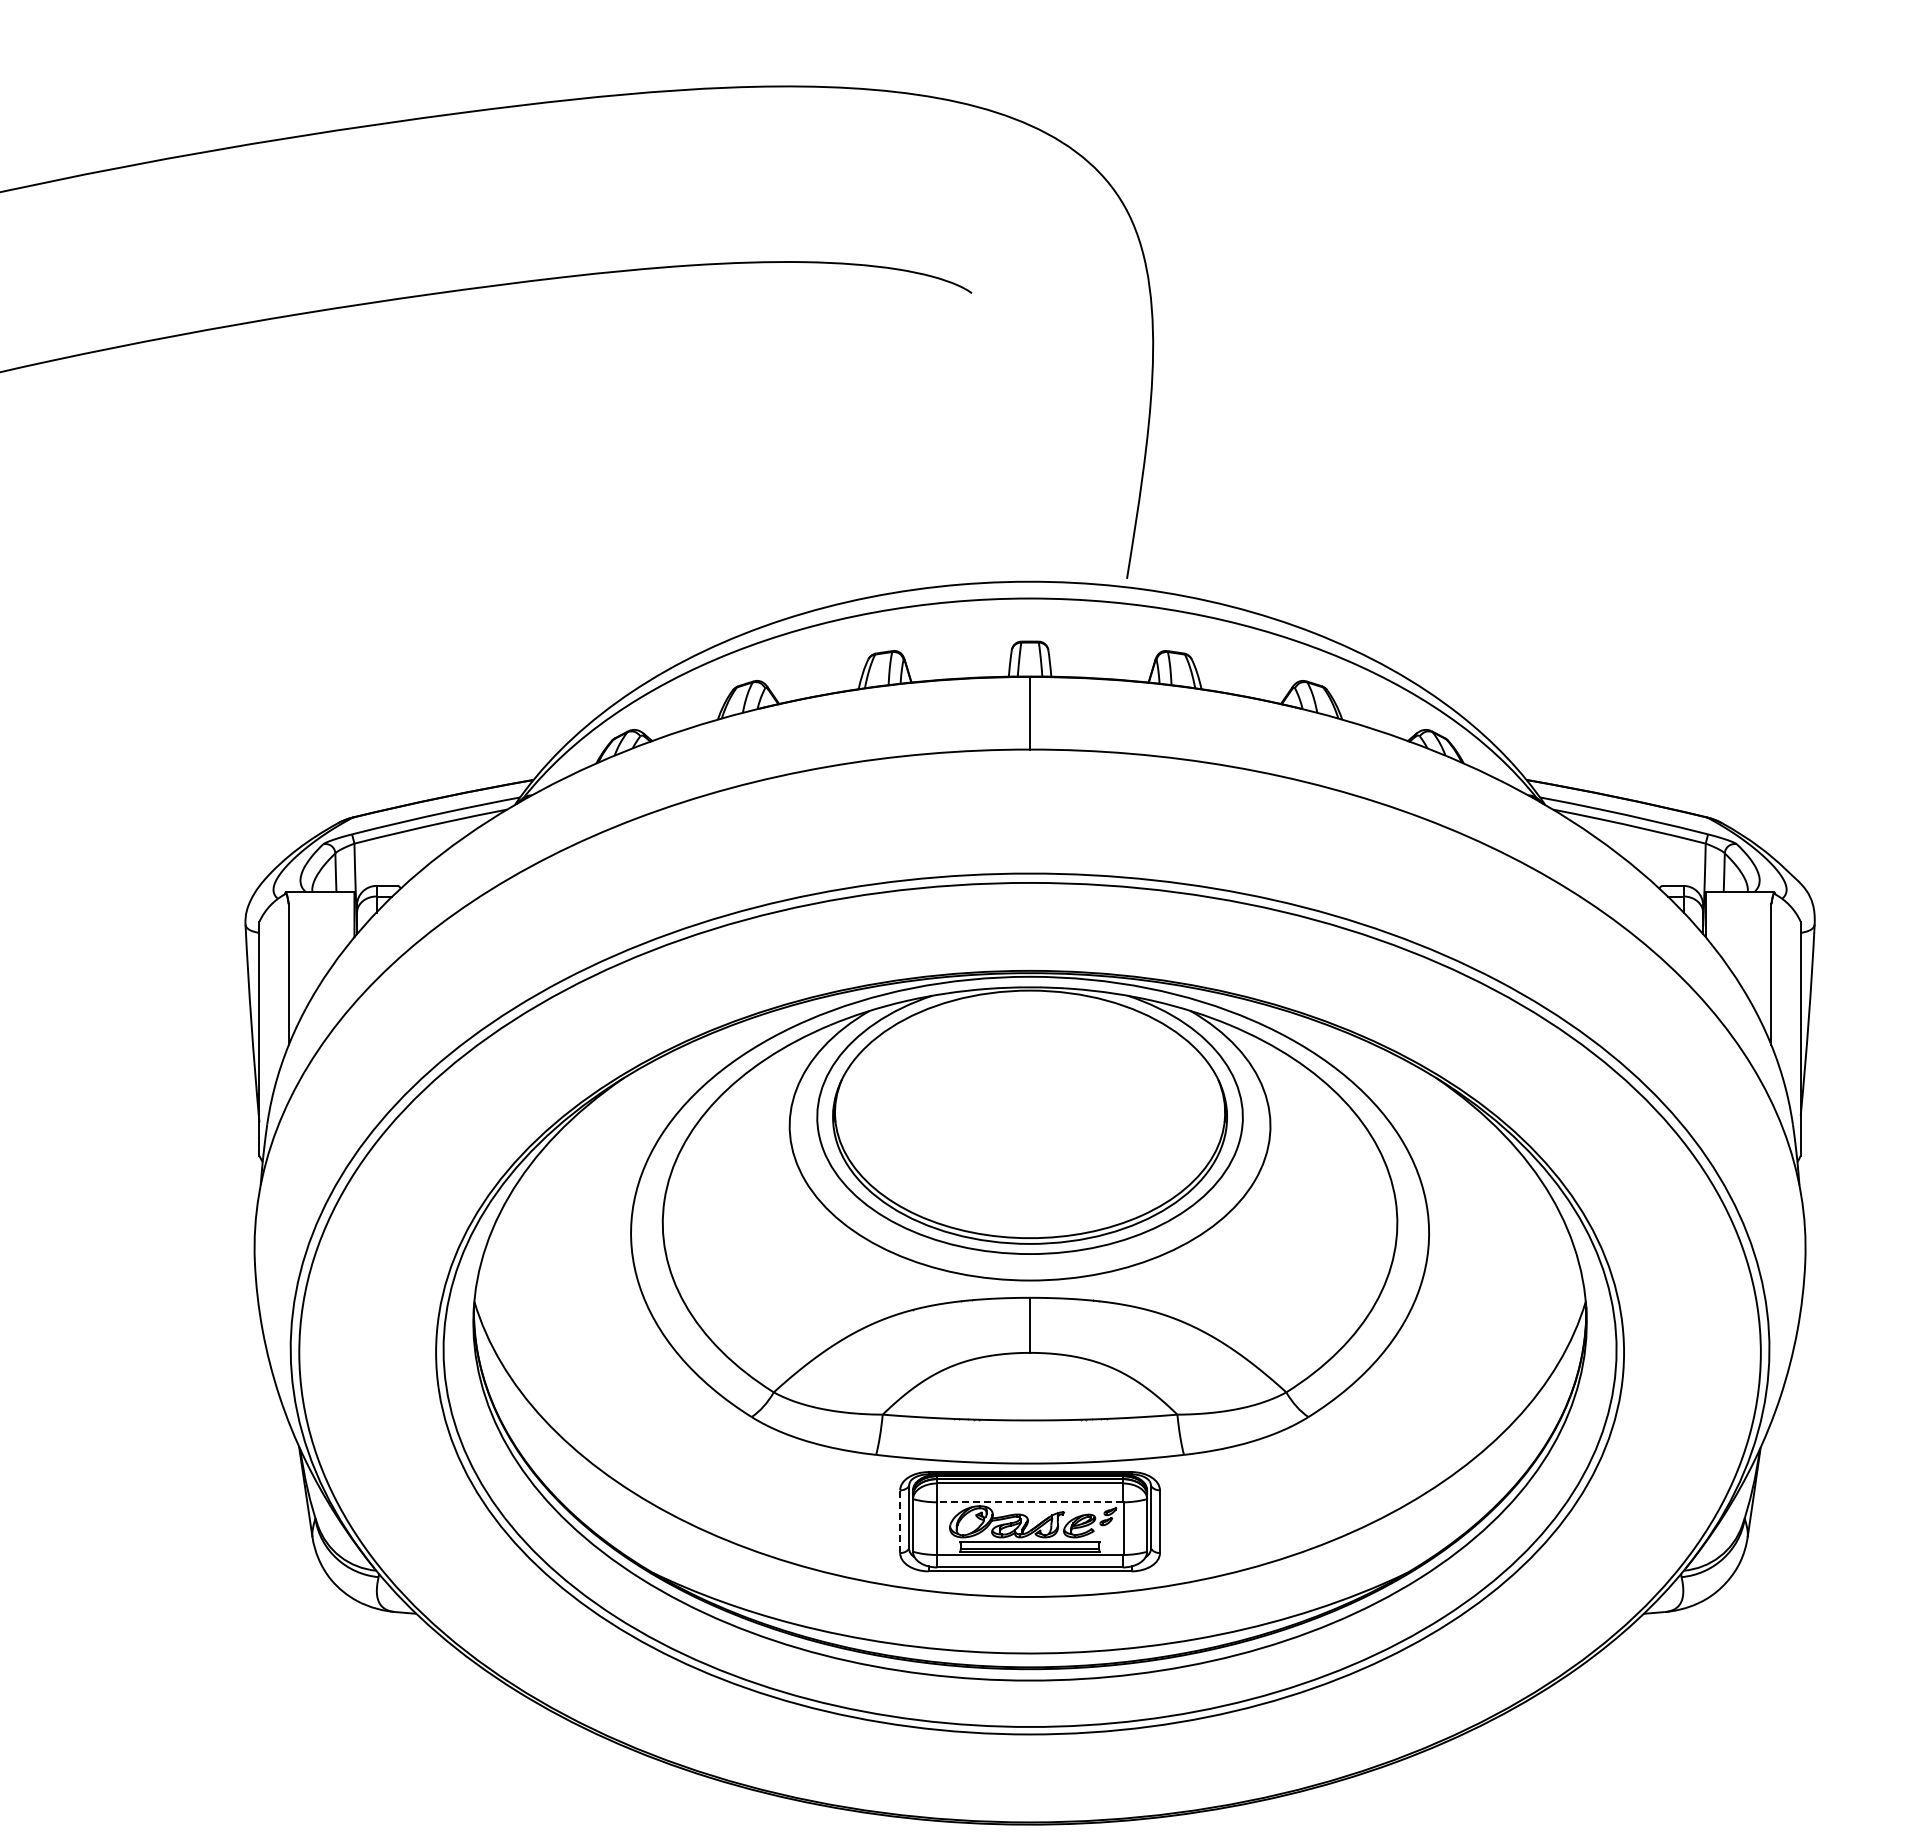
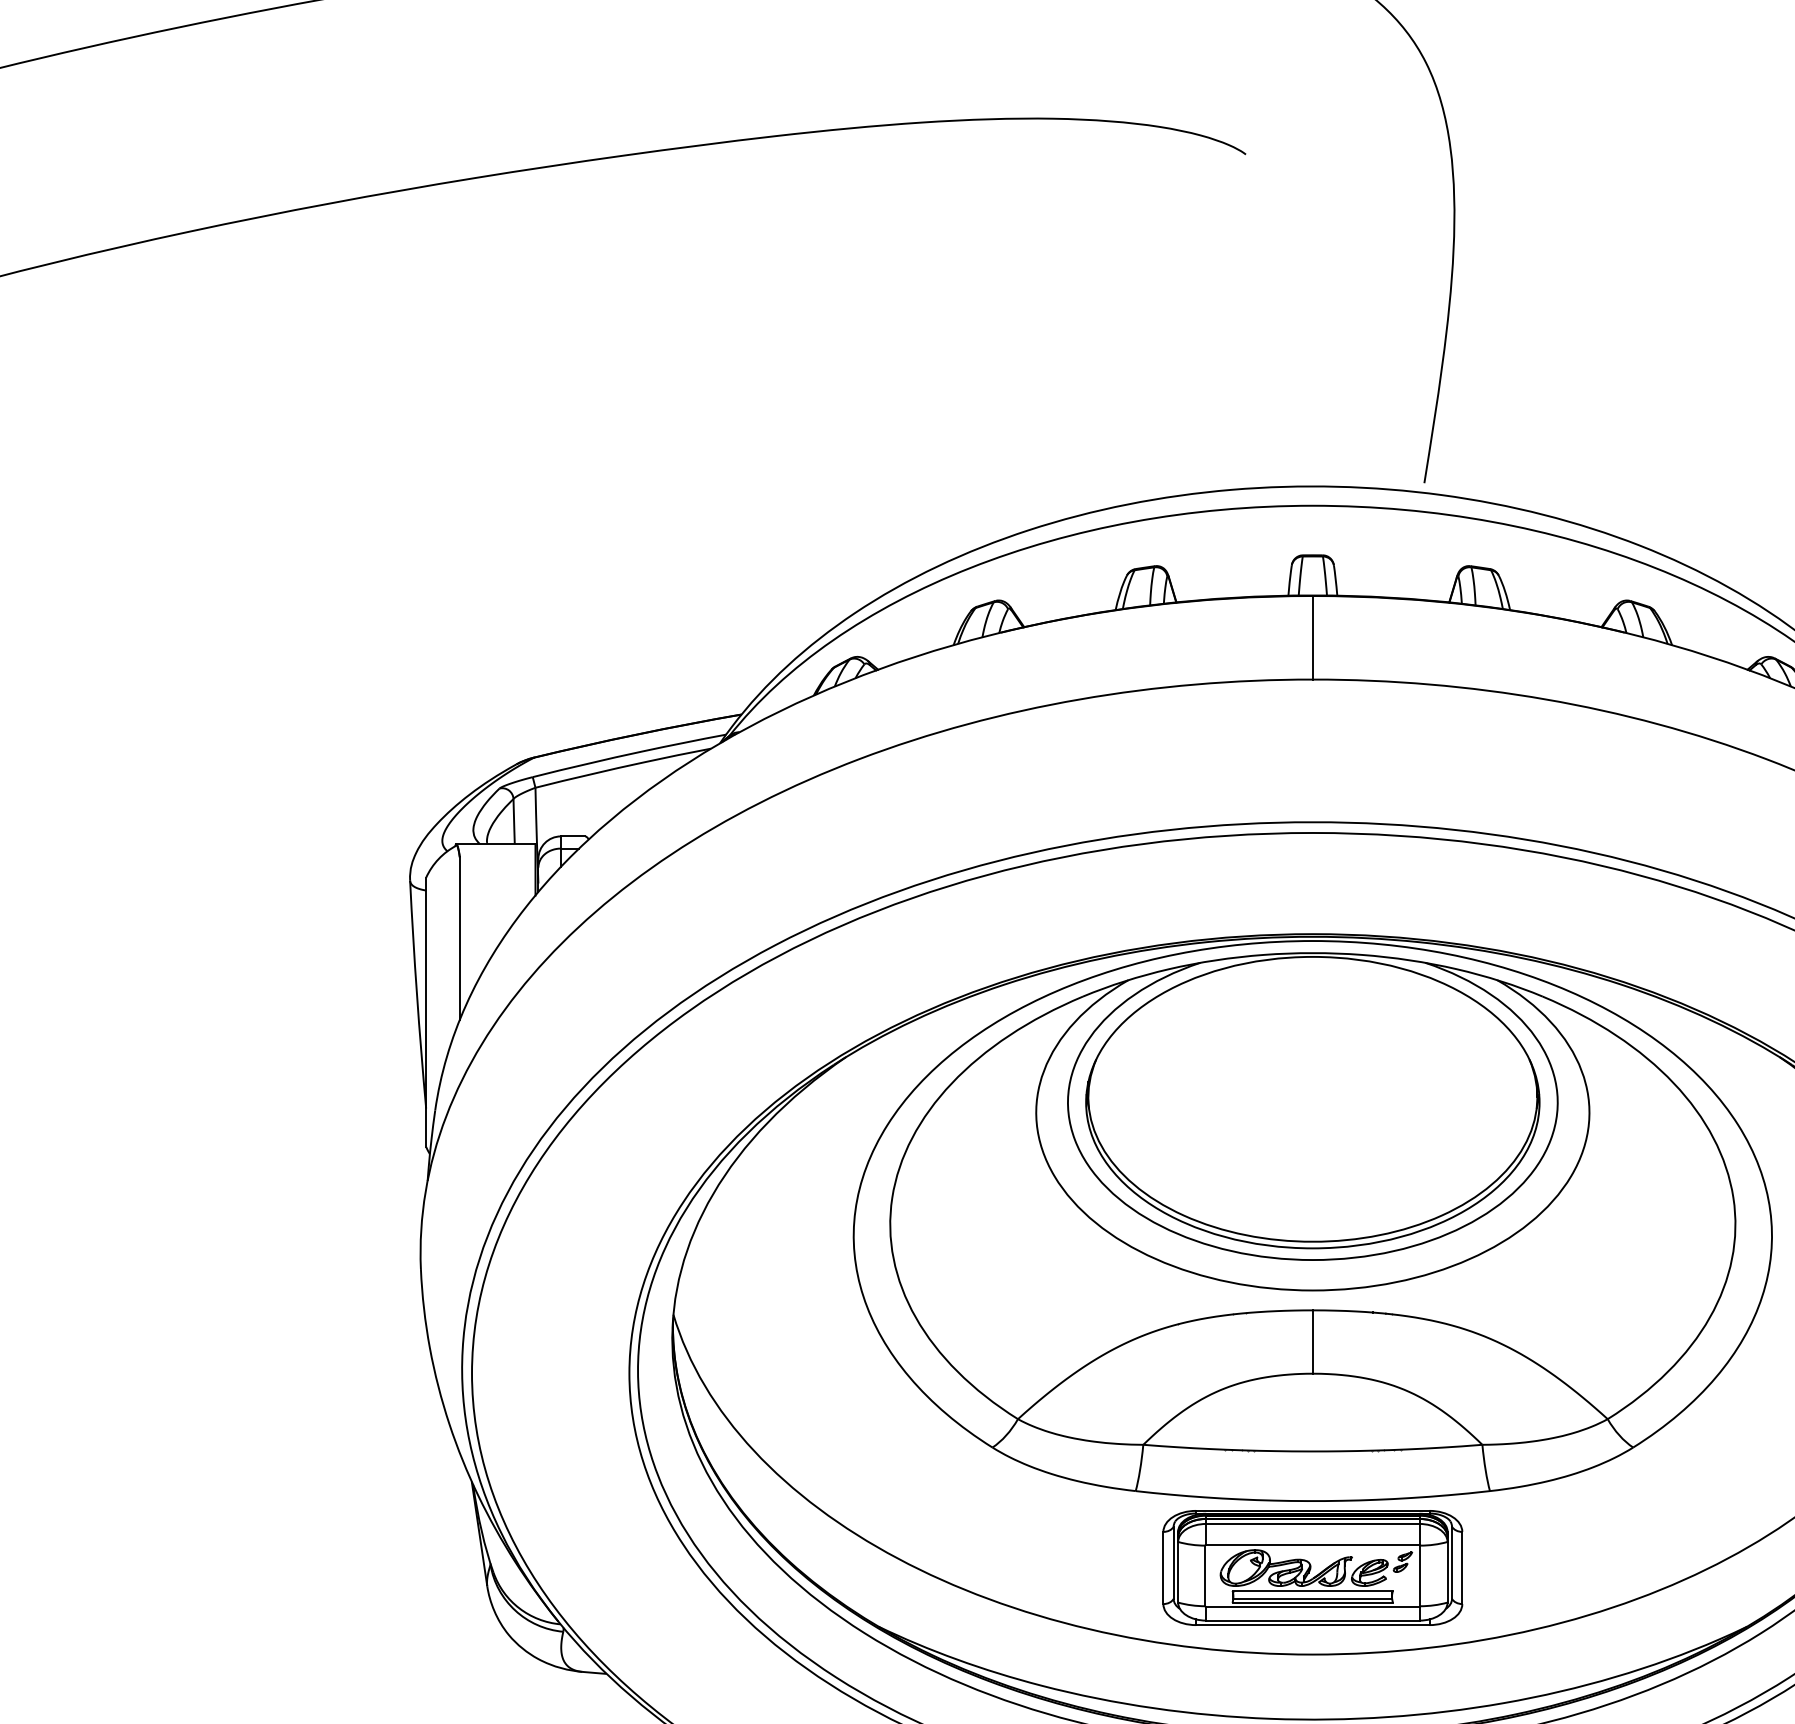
line: (1030, 1501) -> (1313, 1544), dashed -> solid
line: (900, 1521) -> (1163, 1567), dashed -> solid

